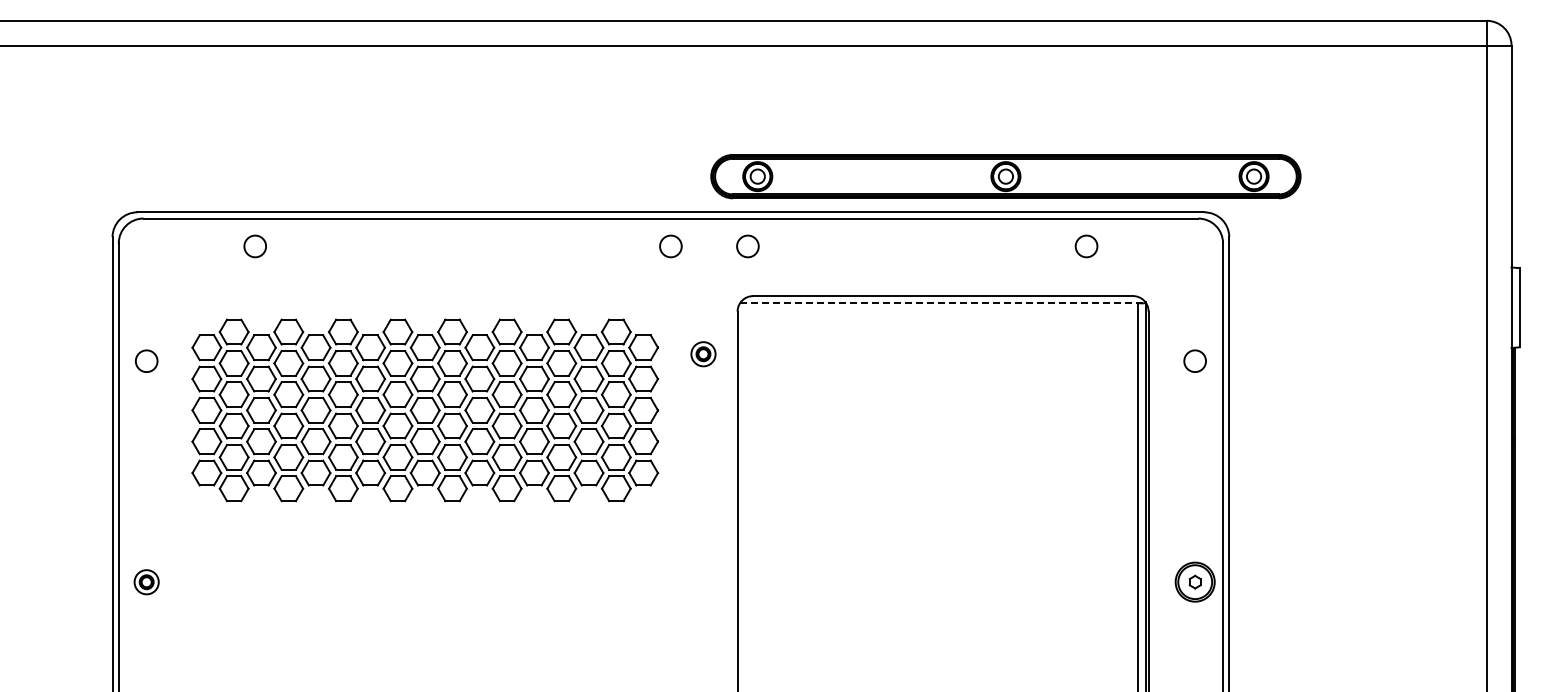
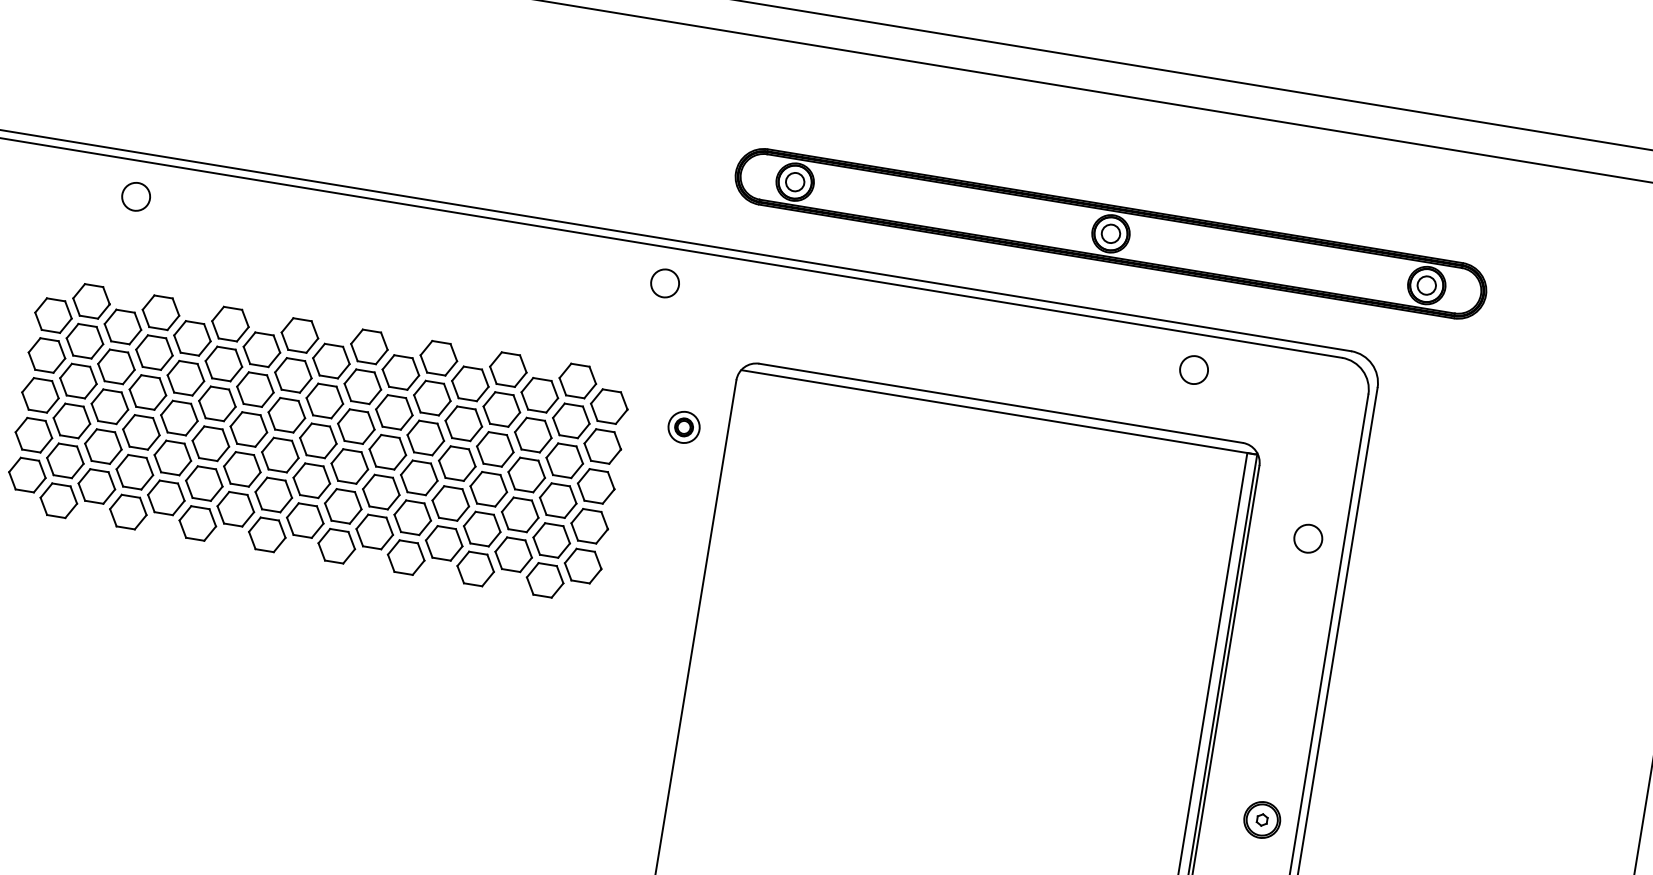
part: (1005, 176) -> (1110, 233), moved
circle: (747, 246) -> (762, 299), removed
line: (942, 303) -> (998, 412), dashed -> solid
part: (1194, 582) -> (1261, 820), size x0.71

